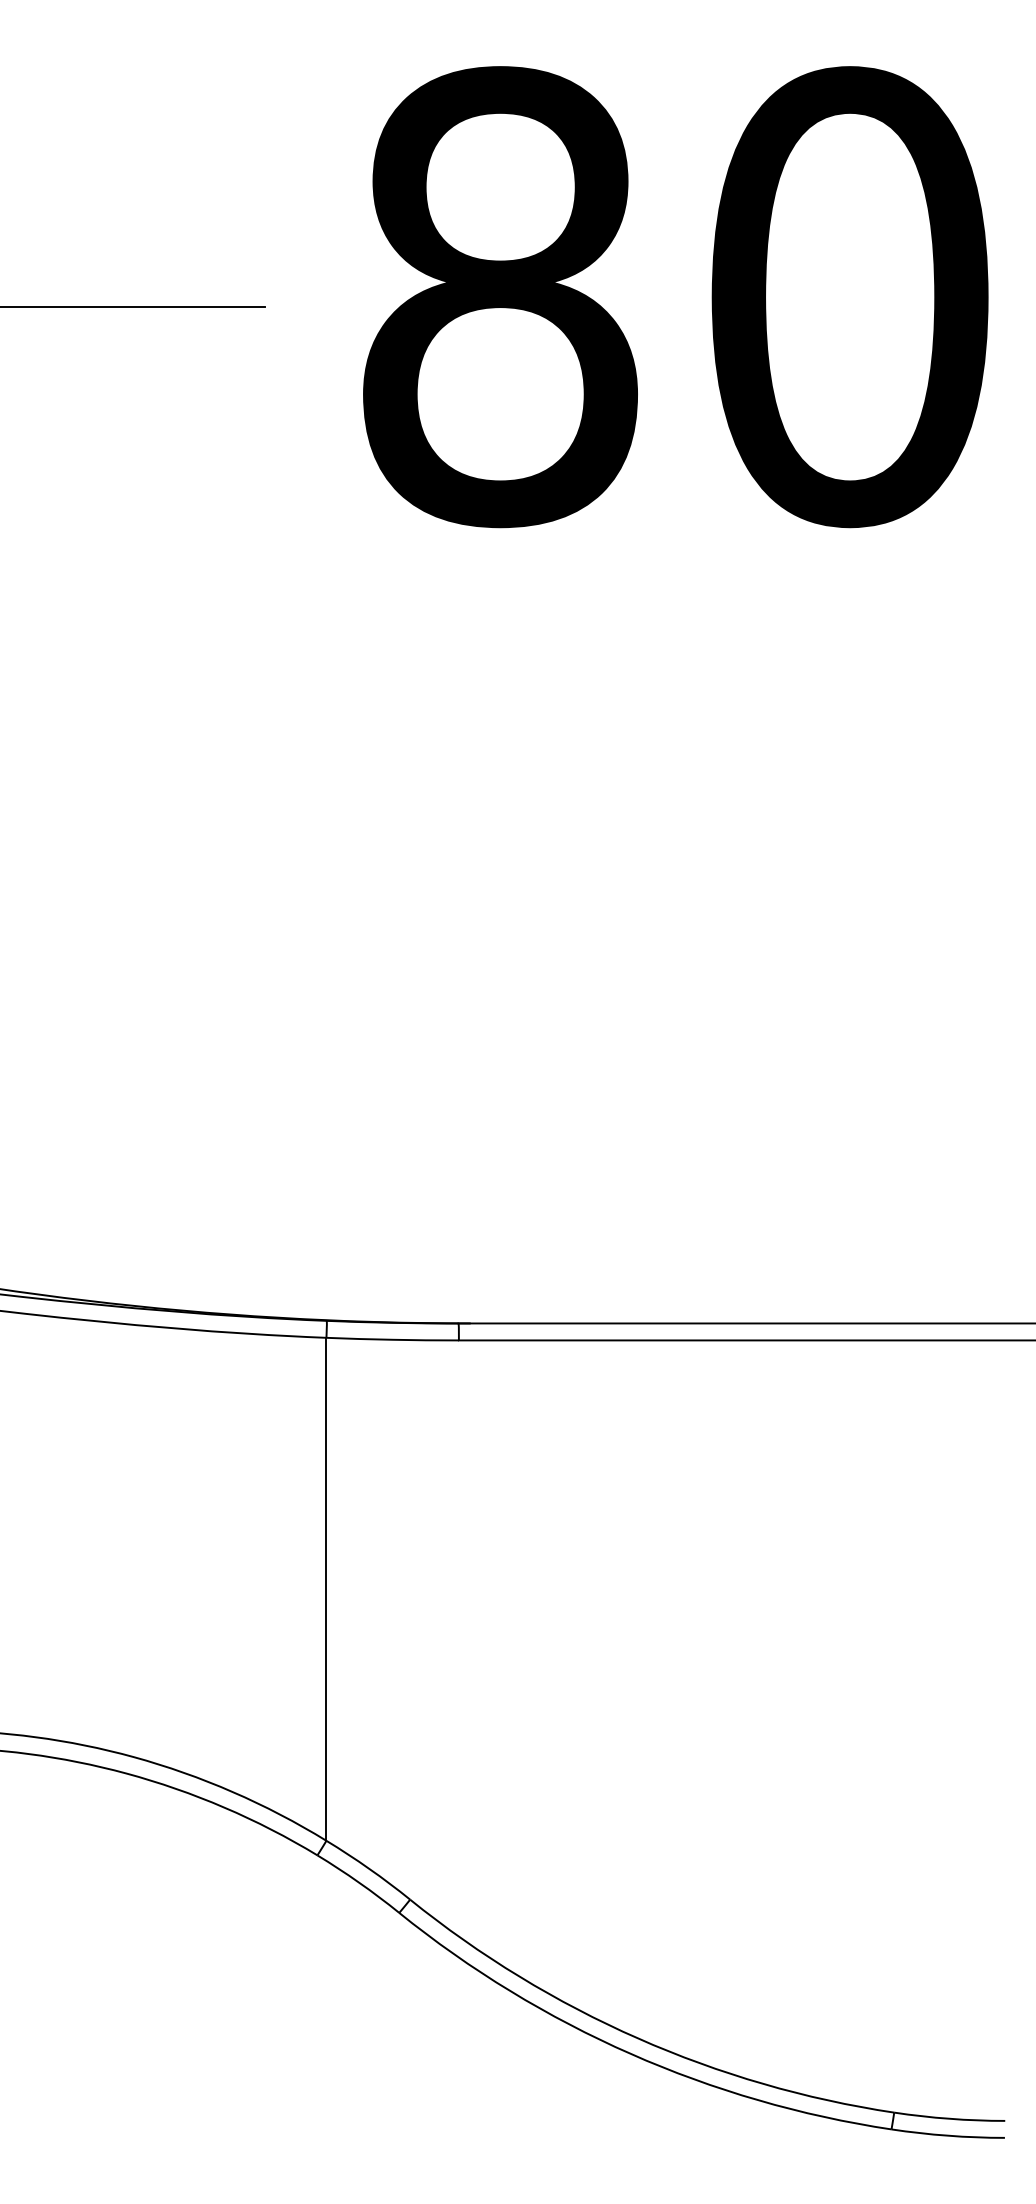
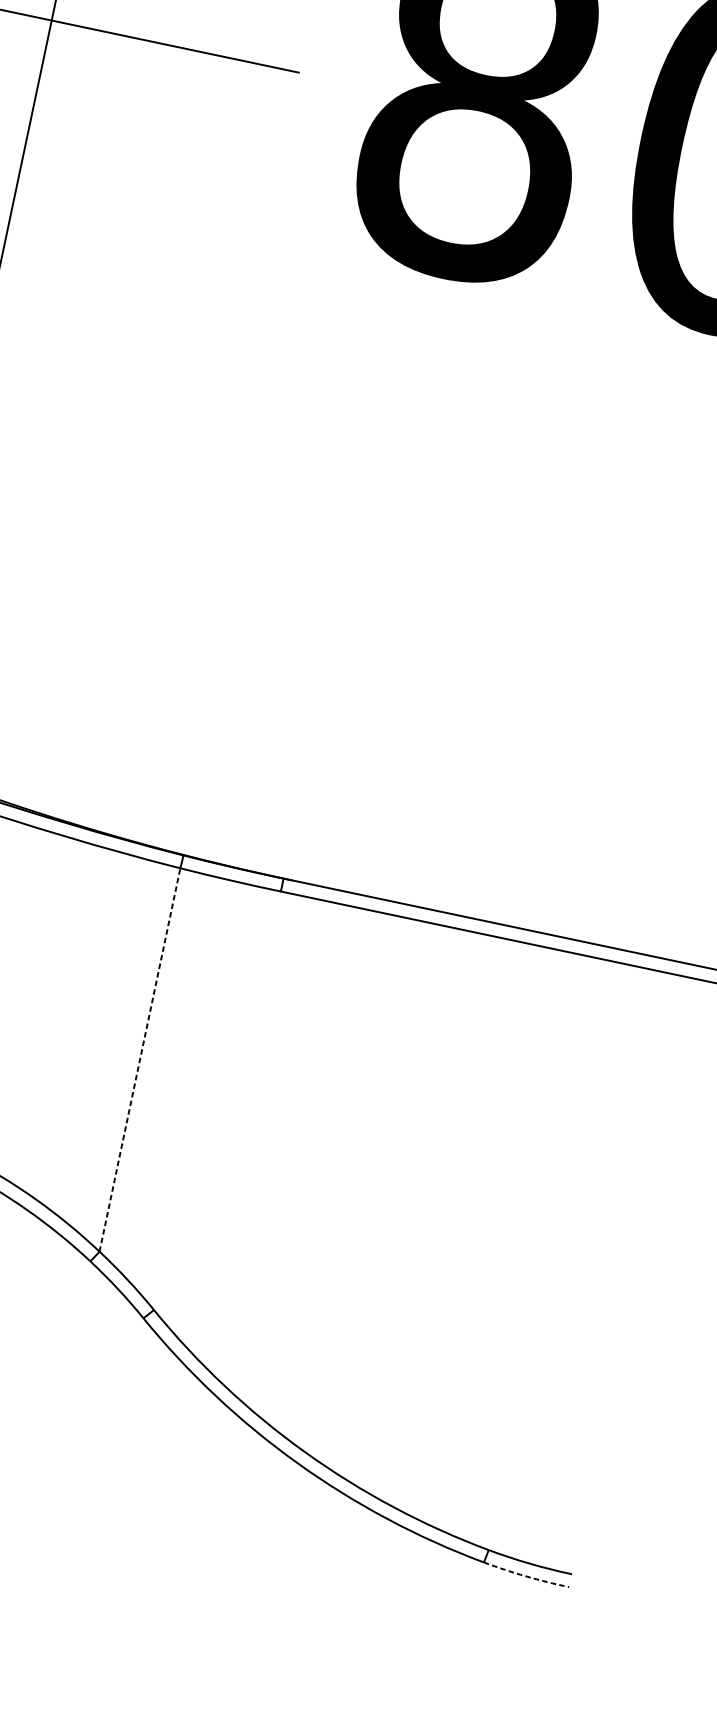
line: (326, 1588) -> (140, 1059), solid -> dashed
arc: (947, 2135) -> (525, 1576), solid -> dashed

